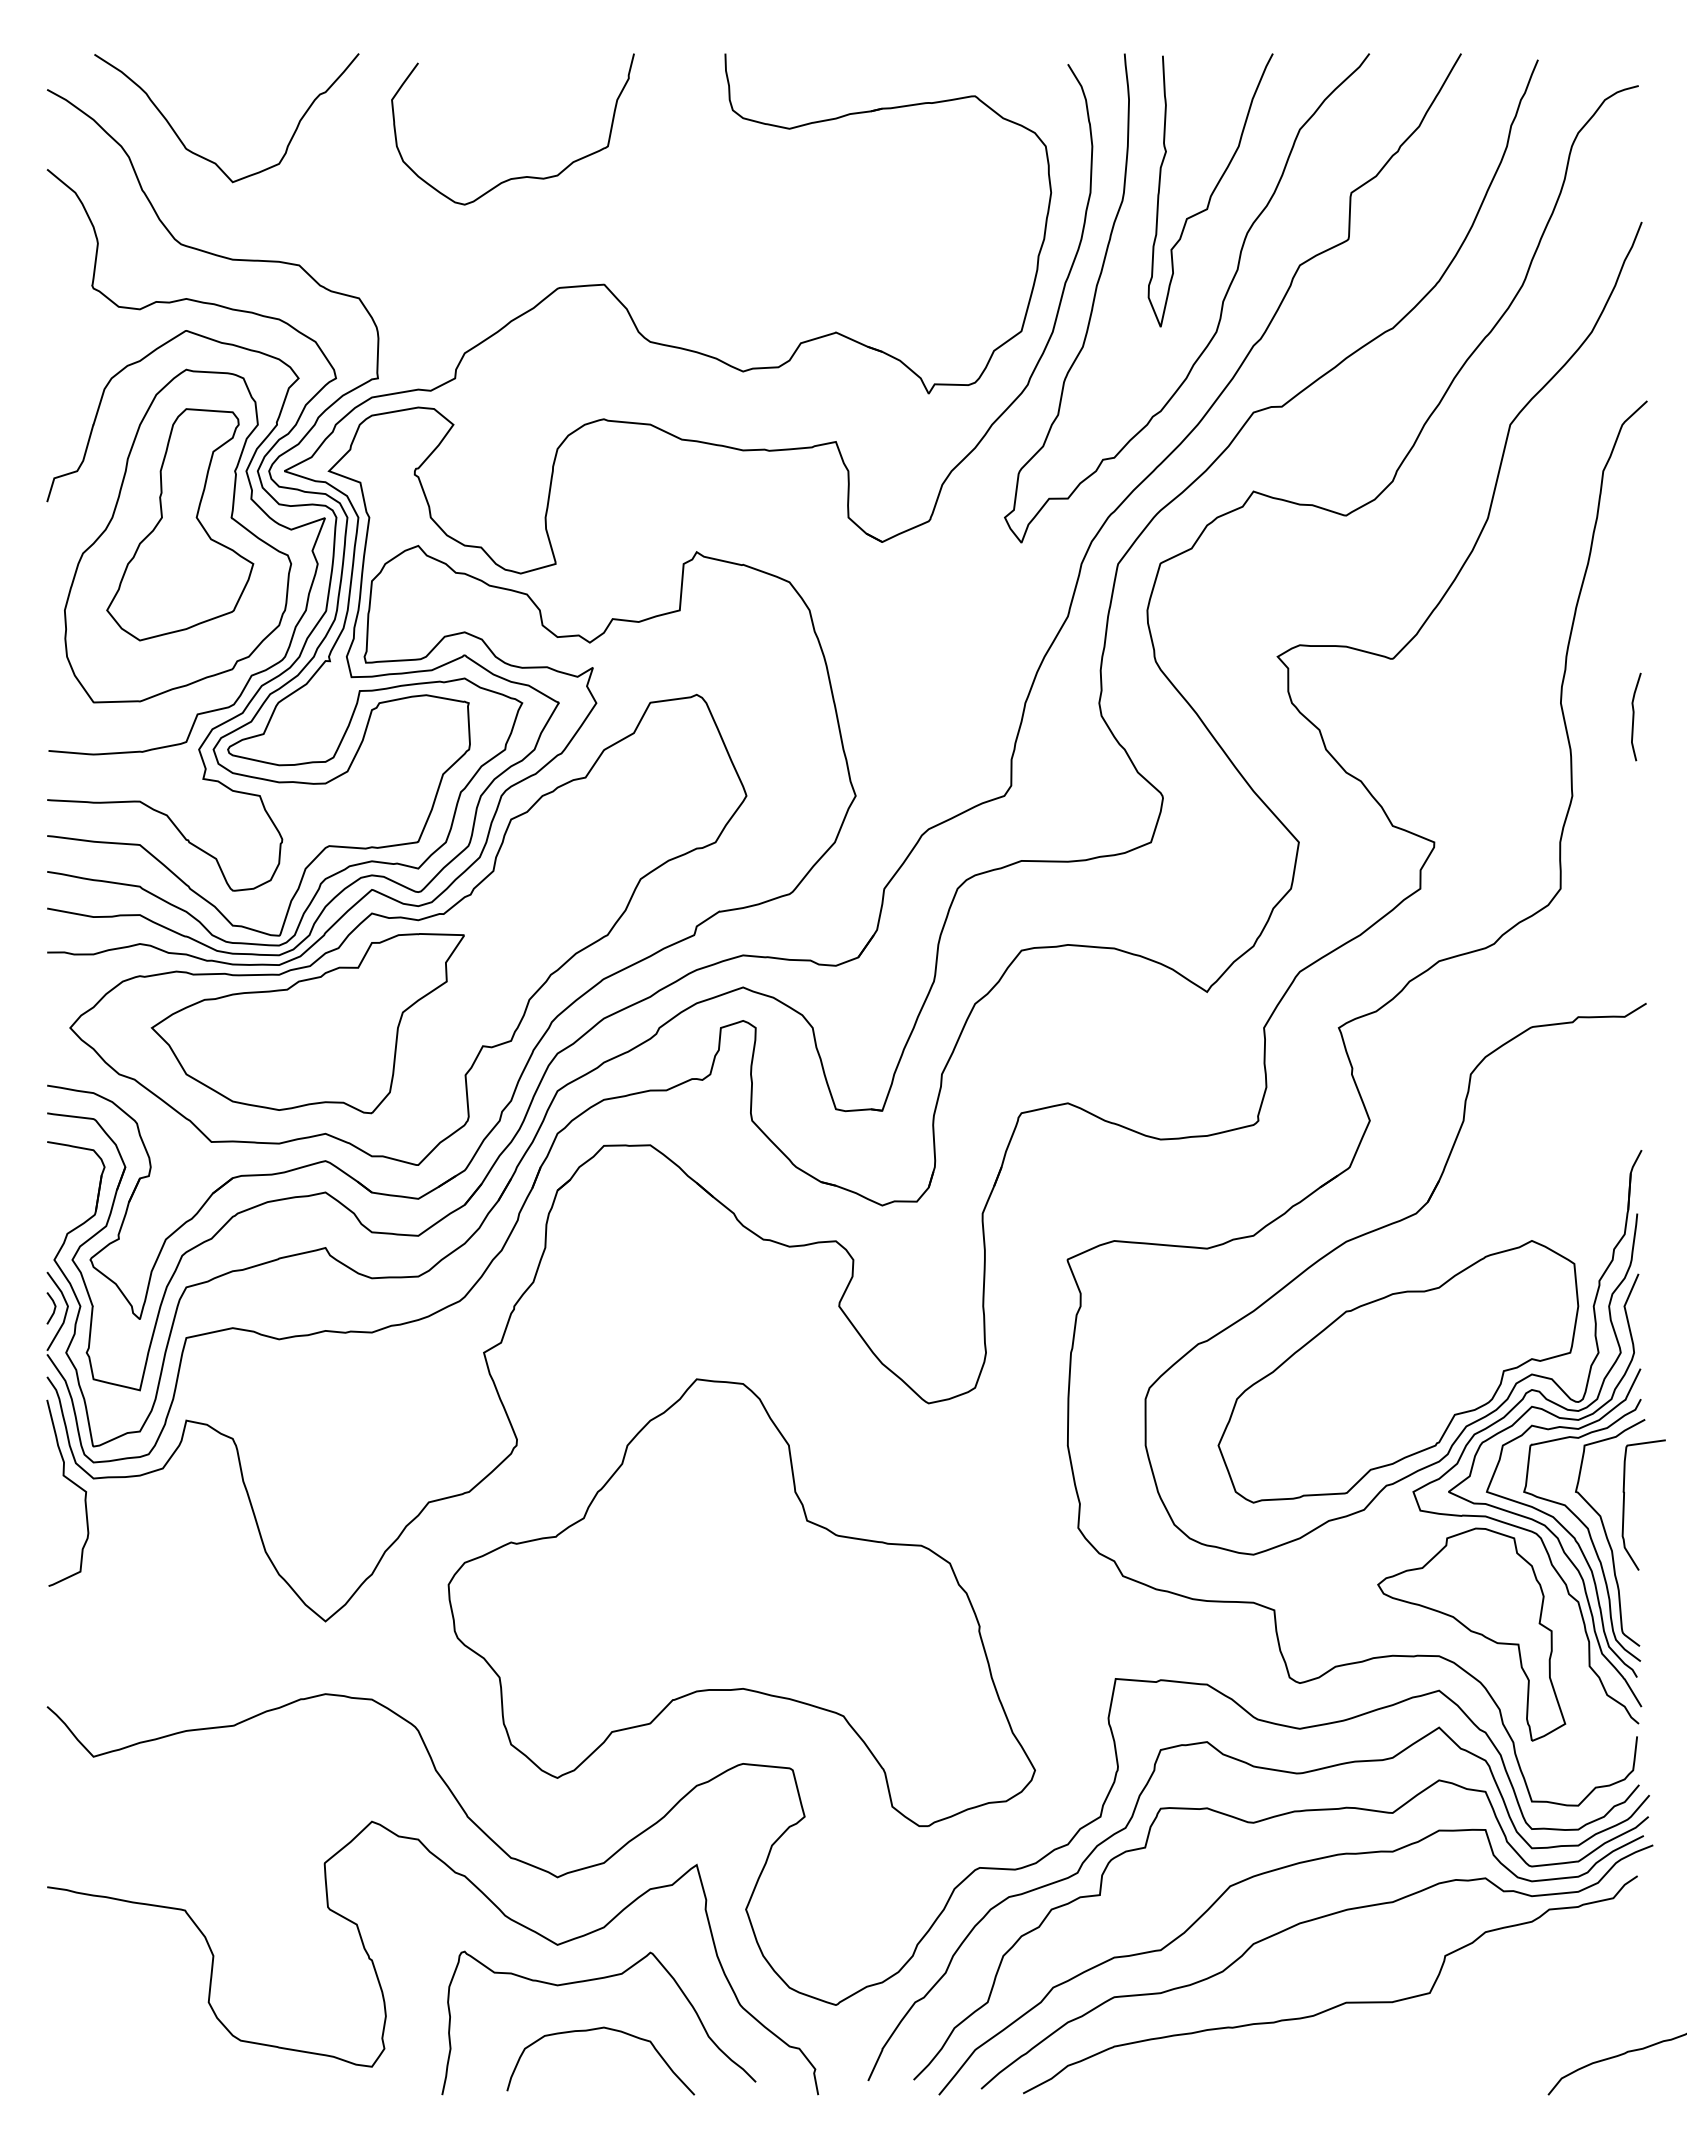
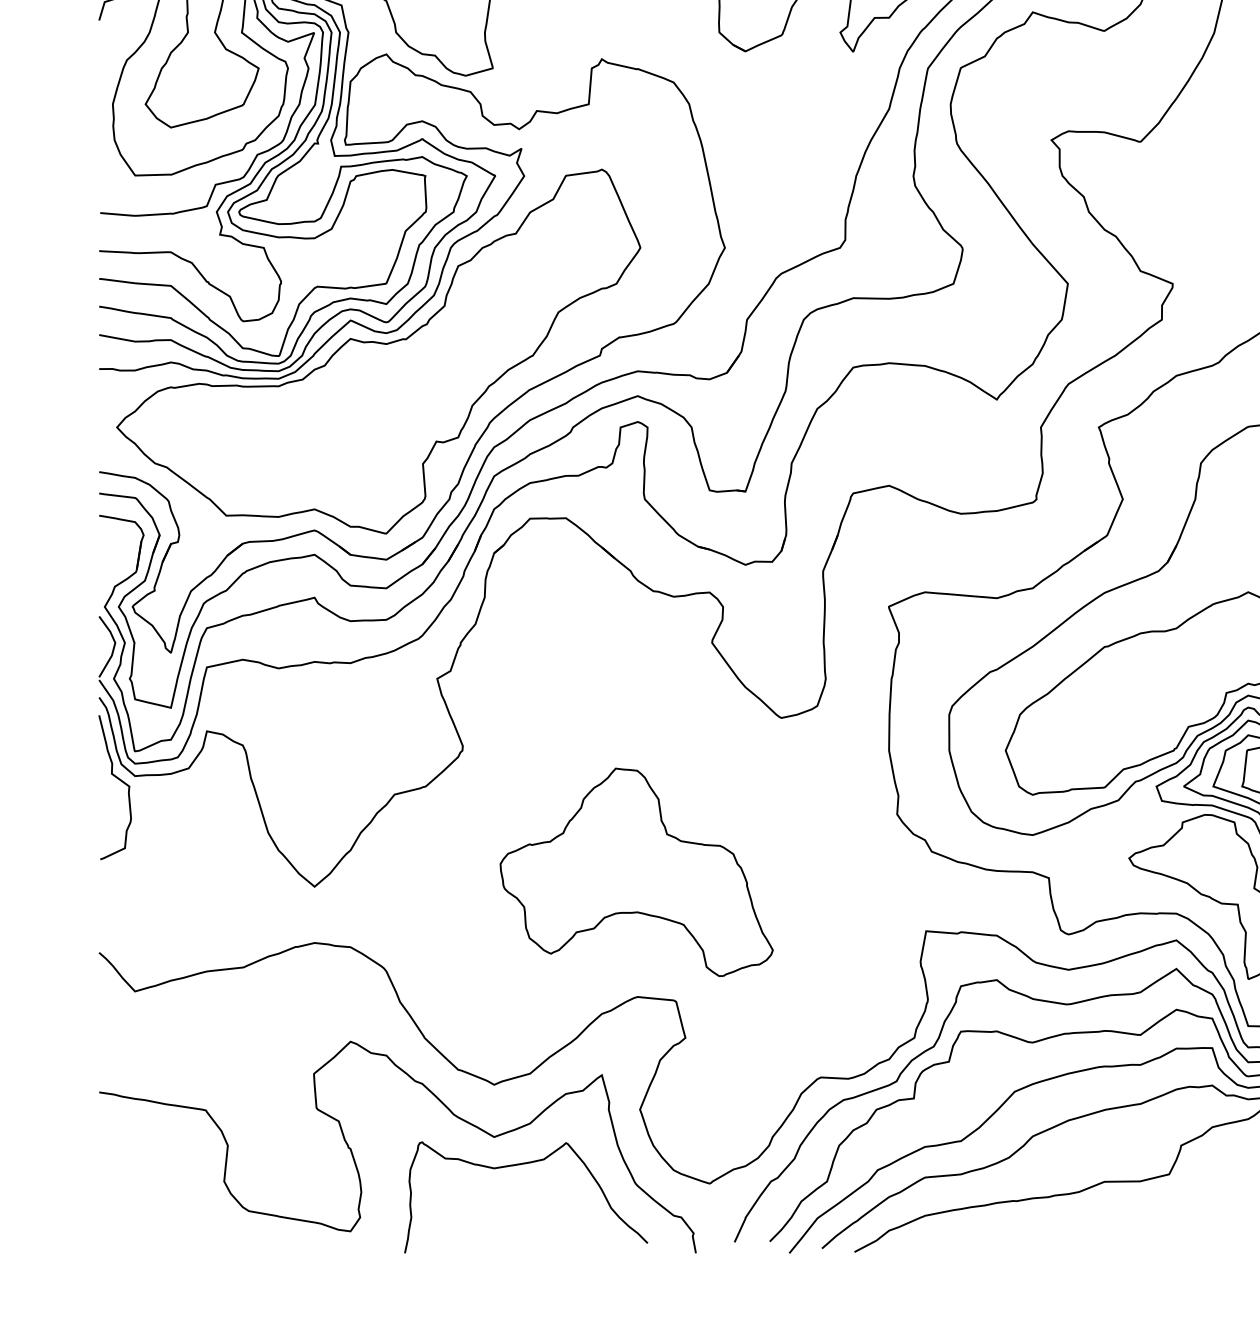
part: (307, 1023) -> (300, 423), removed
line: (53, 1309) -> (104, 645), removed
part: (741, 1602) -> (636, 872), size x0.6
curve: (594, 2030) -> (522, 1203), removed

